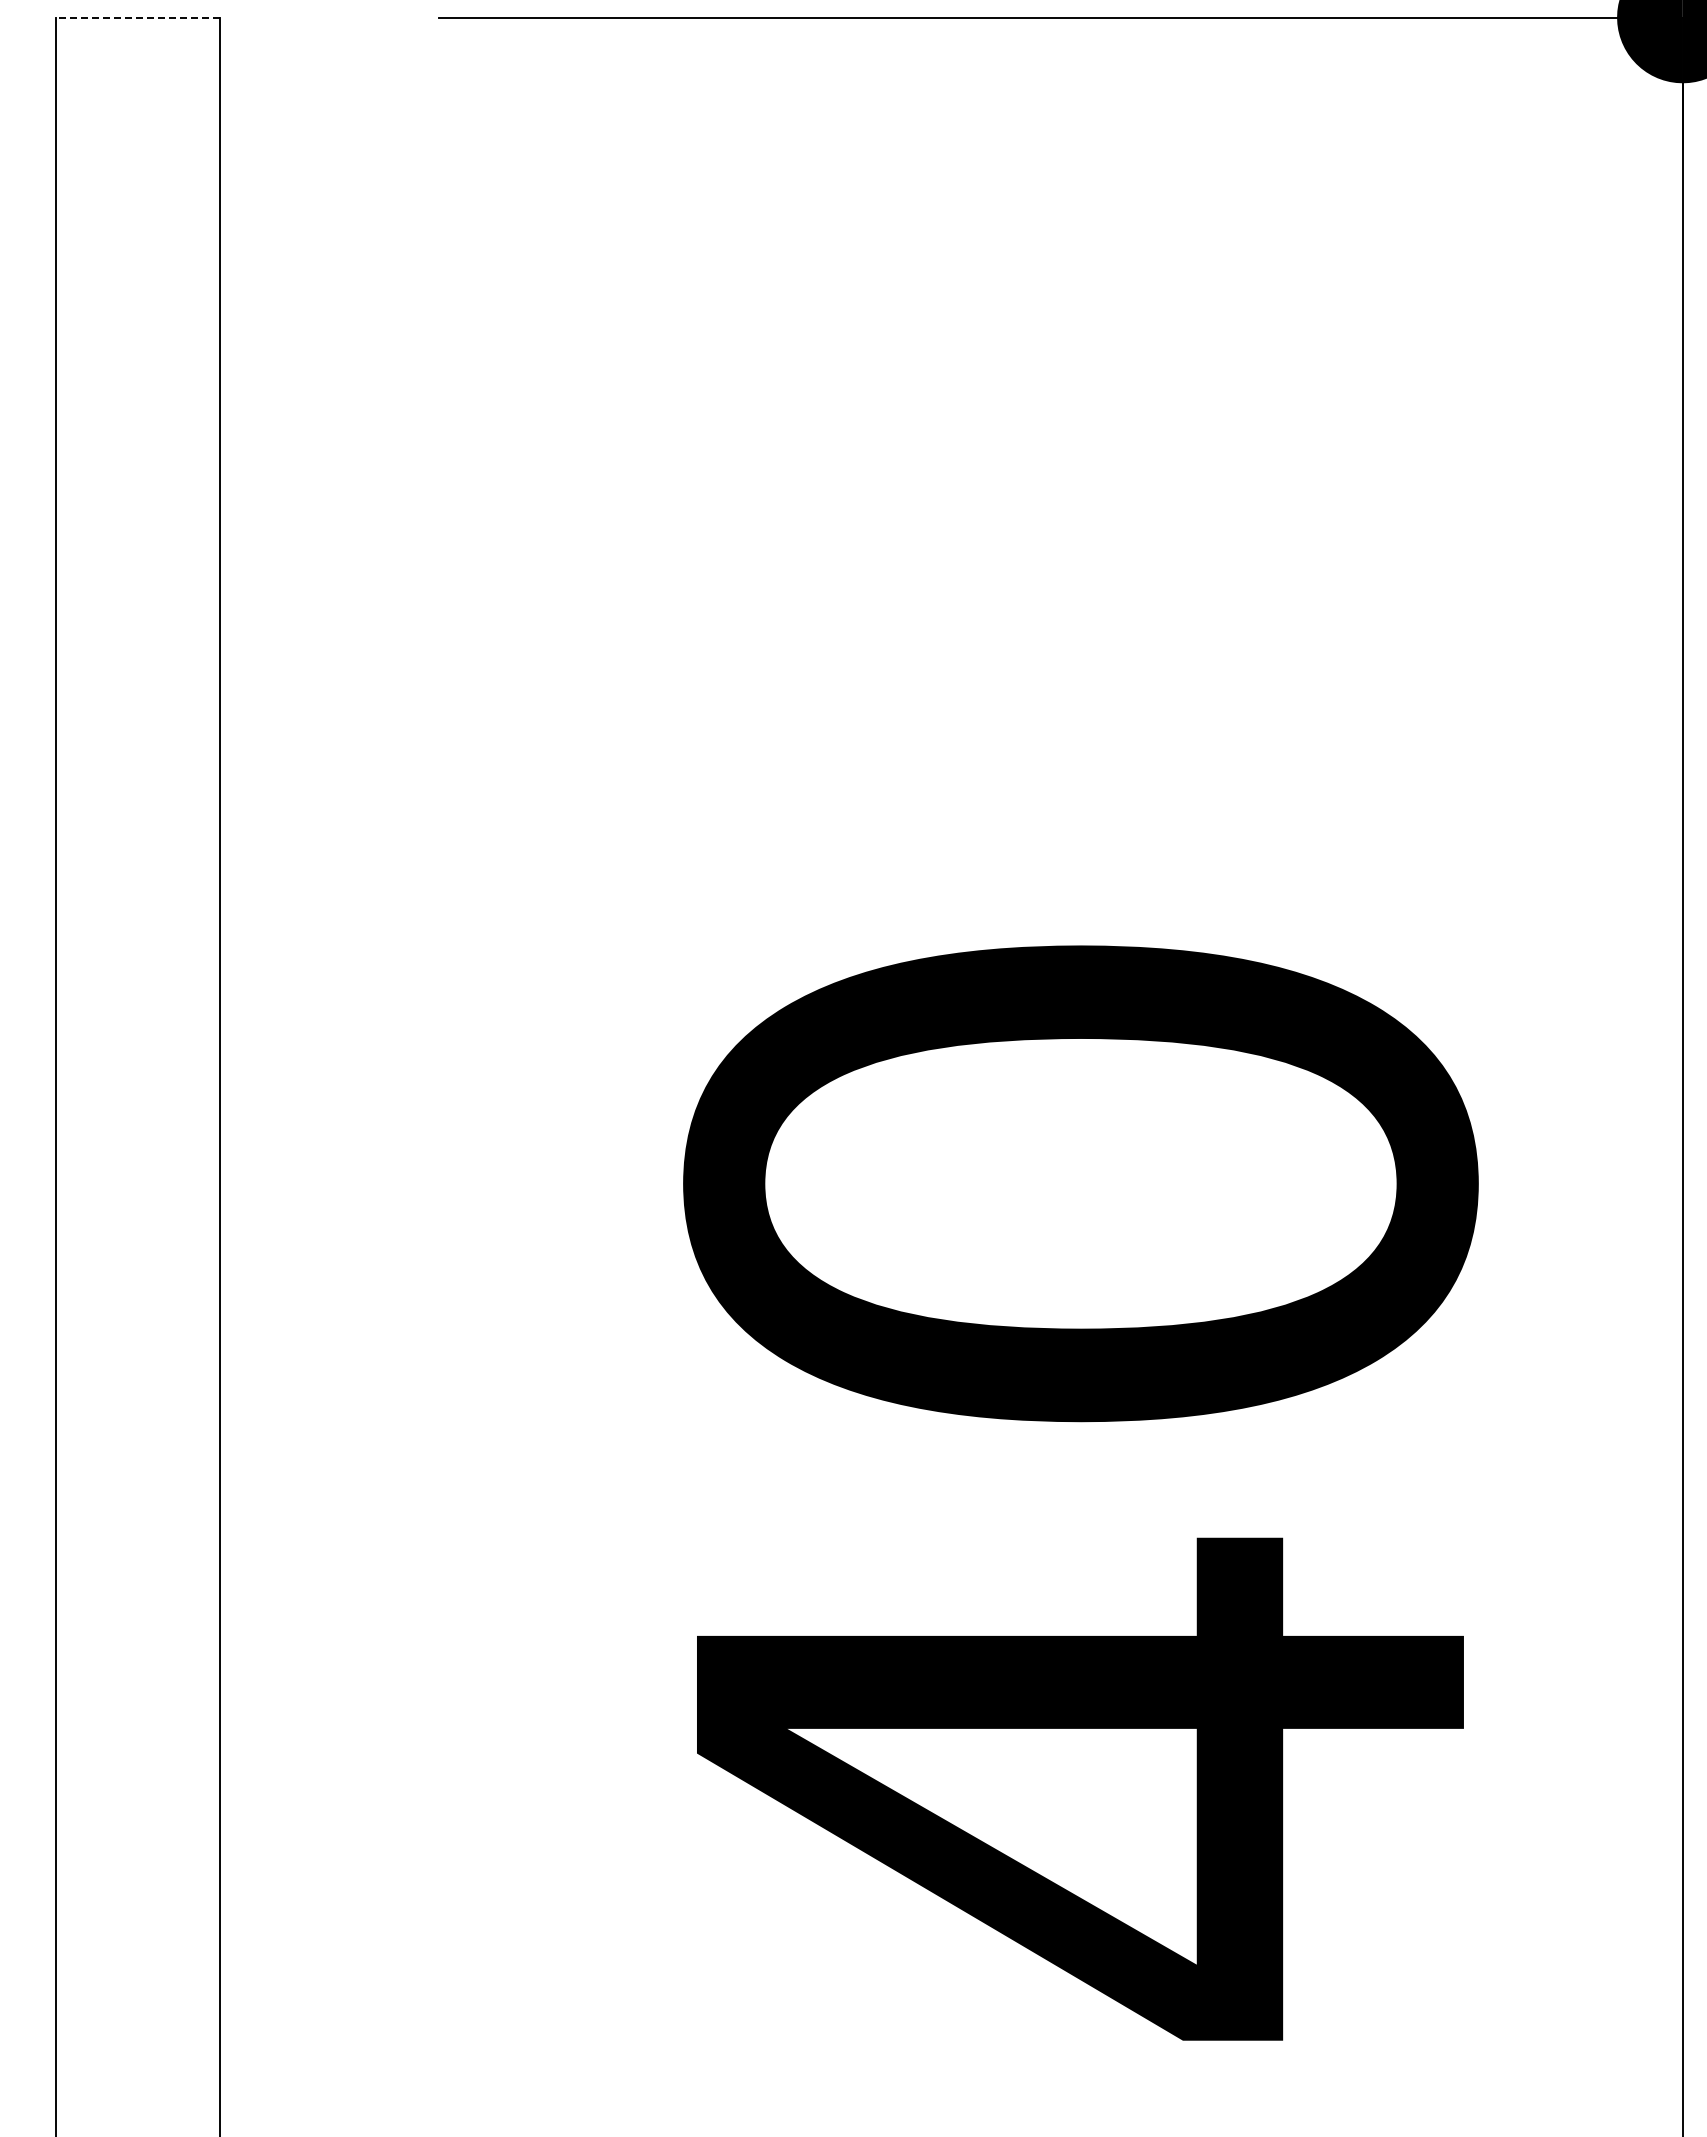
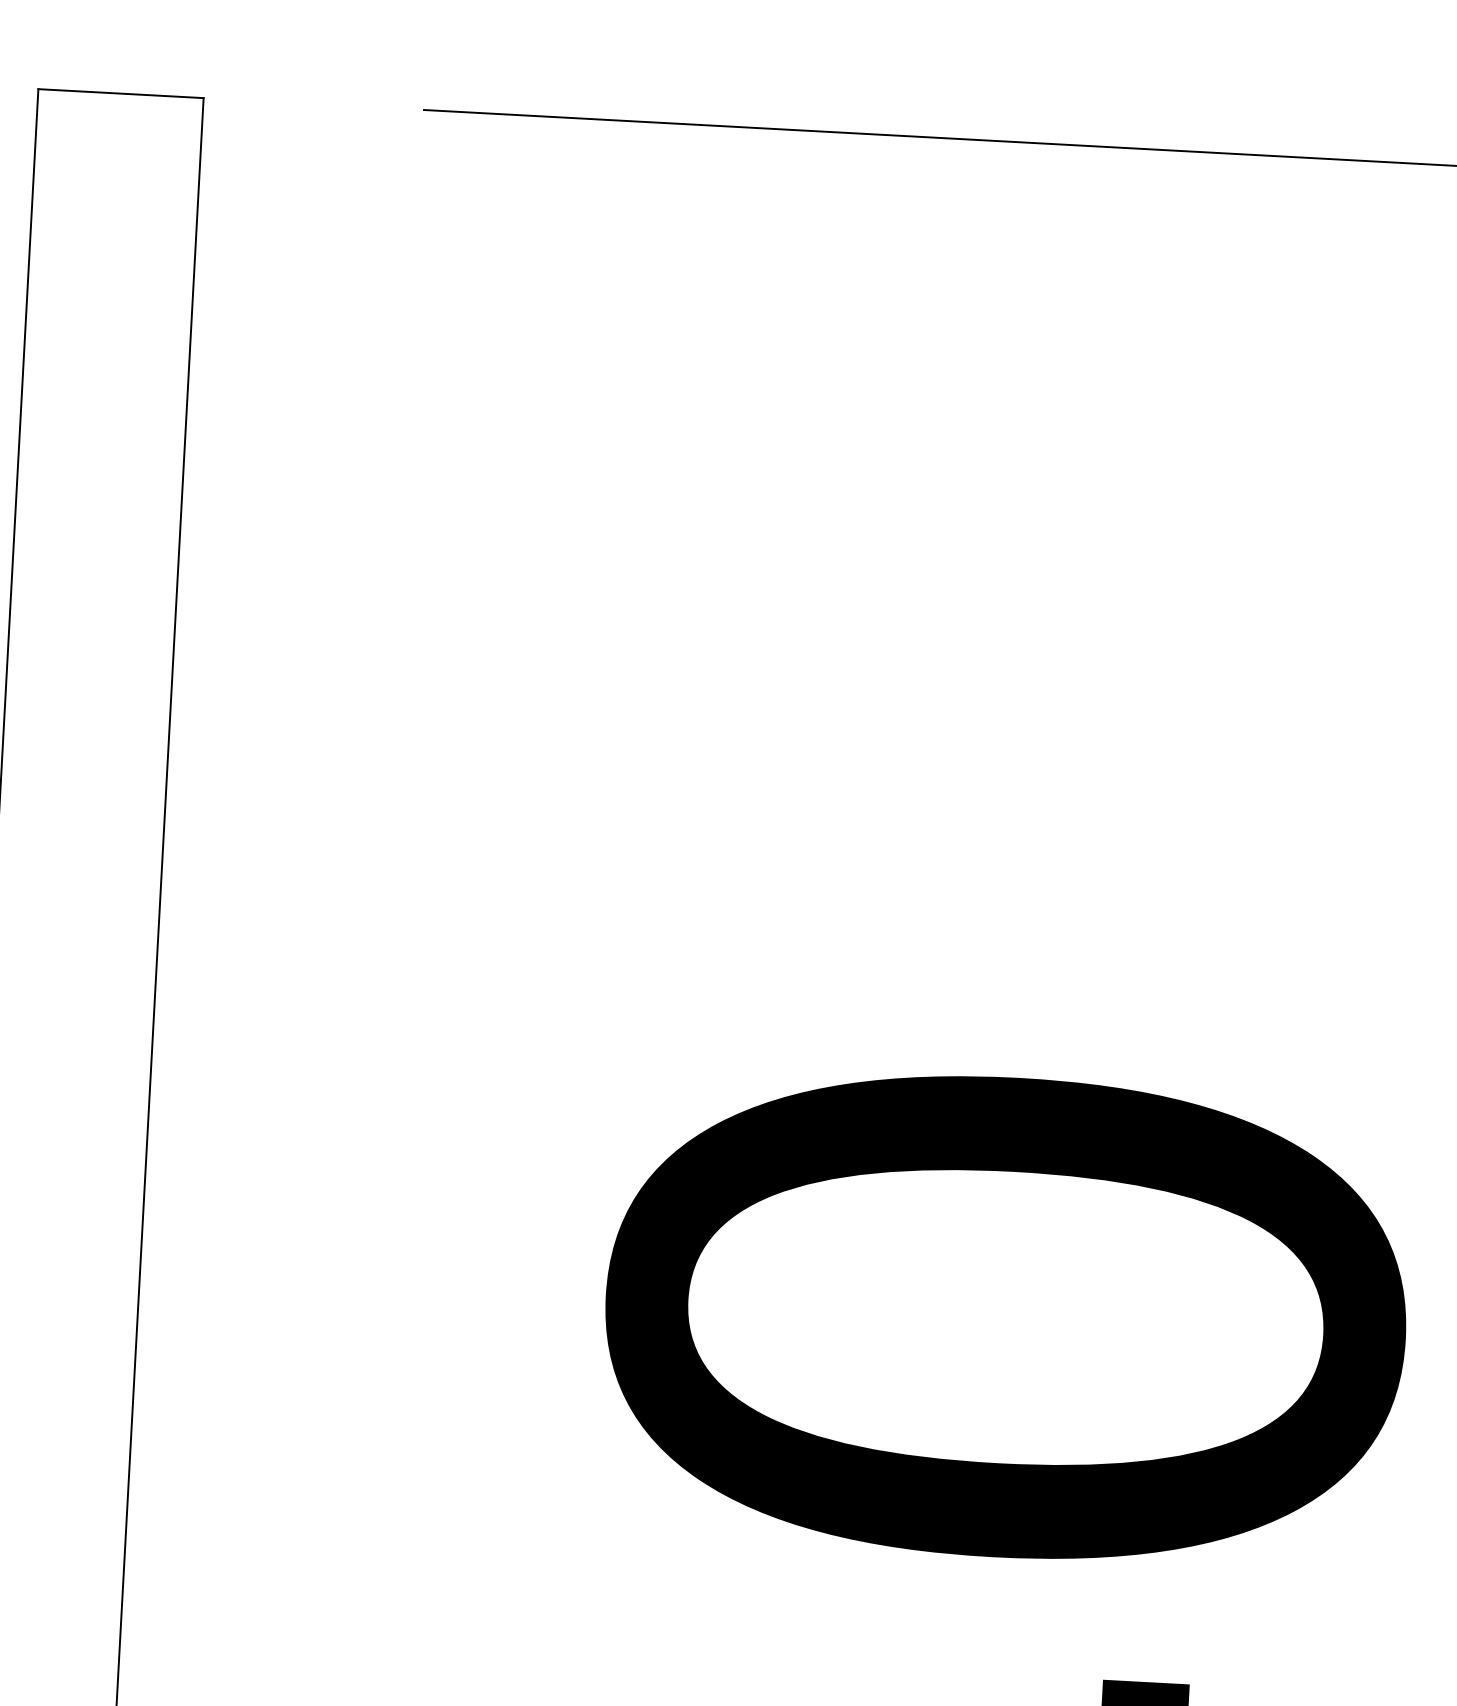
line: (137, 17) -> (120, 93), dashed -> solid

